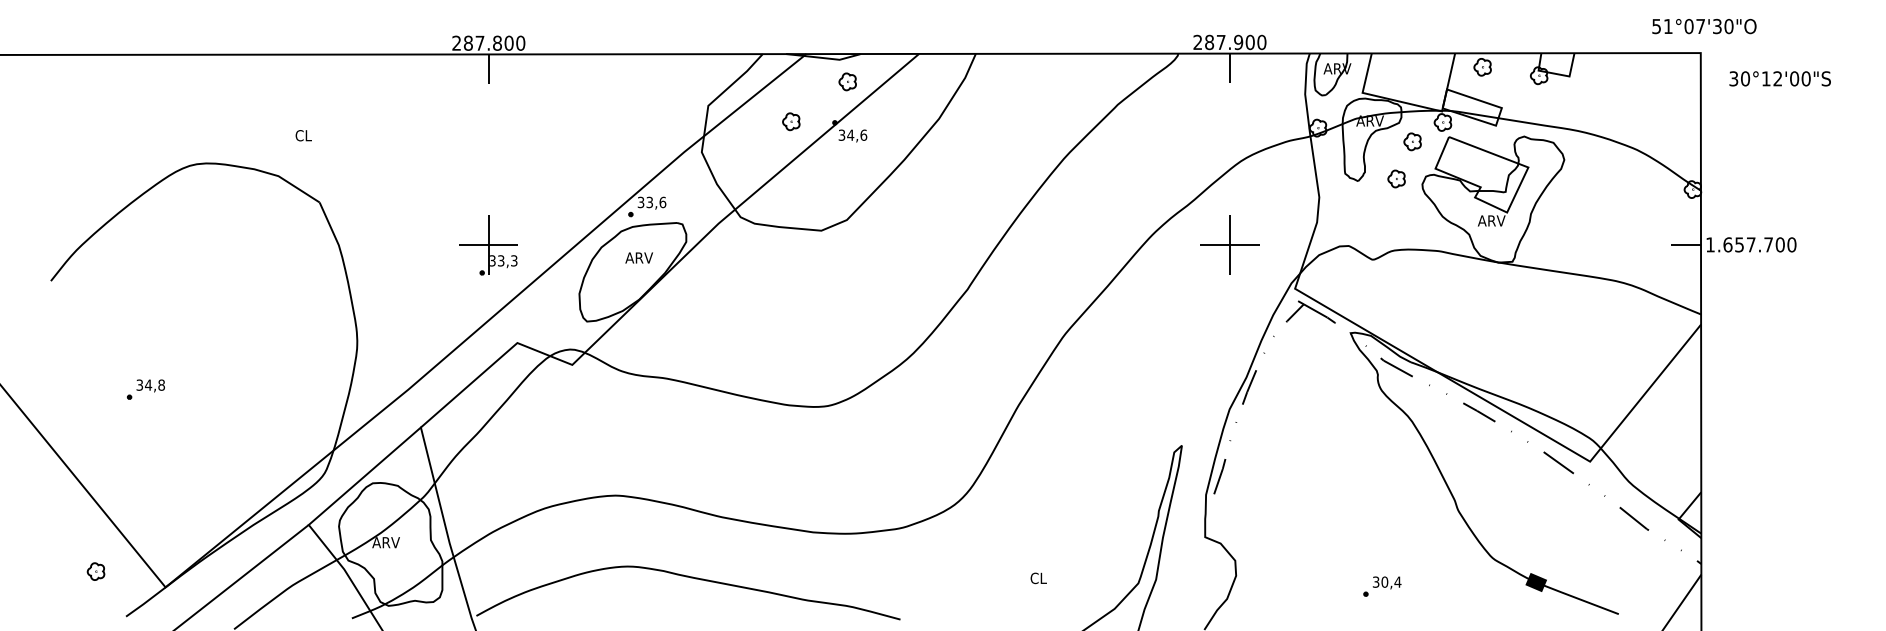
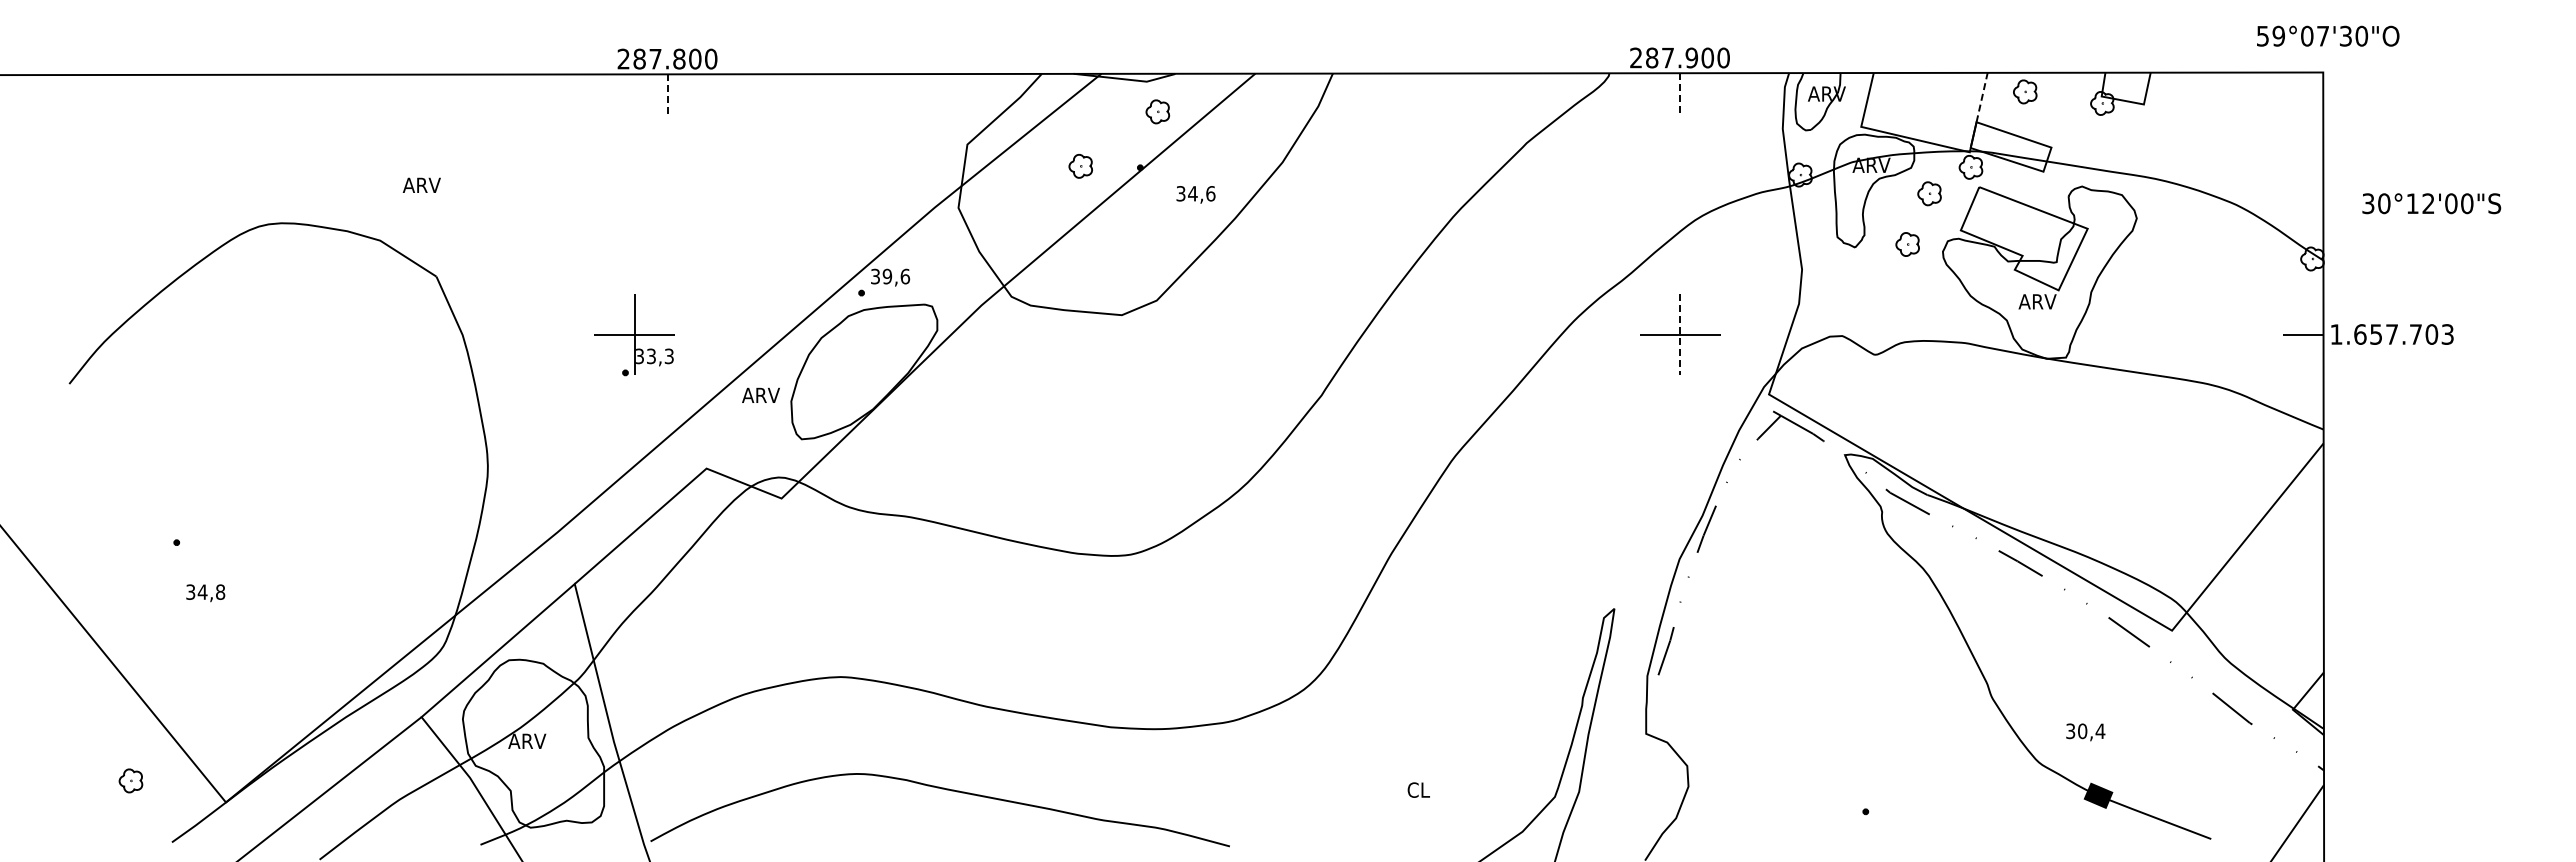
text: (1668, 25) -> (2278, 35), 51°07'30"O -> 59°07'30"O
line: (1230, 68) -> (1680, 93), solid -> dashed
line: (488, 69) -> (667, 95), solid -> dashed
line: (1451, 71) -> (1982, 97), solid -> dashed
text: (1780, 78) -> (2431, 203), moved
text: (308, 135) -> (421, 185), CL -> ARV
text: (852, 135) -> (1195, 194), moved
text: (649, 202) -> (887, 276), 33,6 -> 39,6
text: (1791, 244) -> (2447, 334), 1.657.700 -> 1.657.703
part: (488, 245) -> (634, 335), moved
line: (1230, 245) -> (1680, 335), solid -> dashed
text: (638, 257) -> (760, 394), moved
text: (150, 386) -> (205, 593), moved
text: (1386, 583) -> (2085, 732), moved

